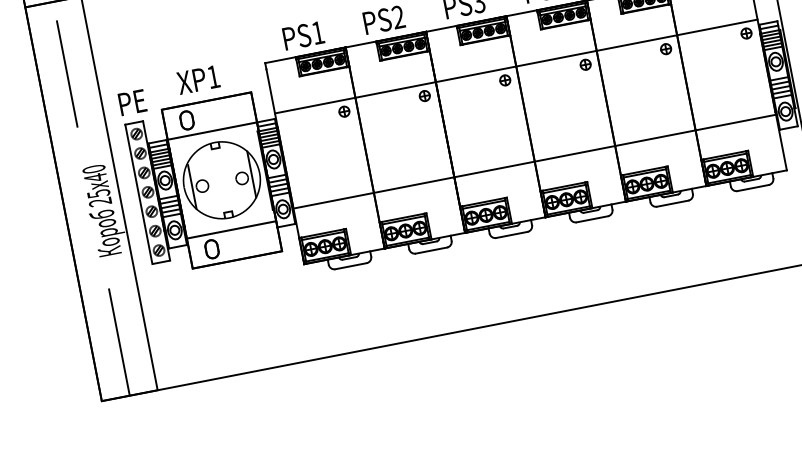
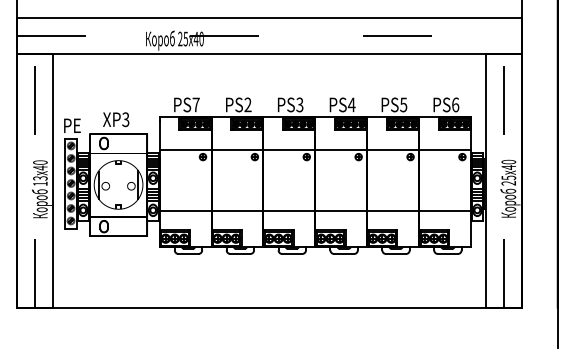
text: (316, 32) -> (195, 104), PS1 -> PS7
text: (212, 76) -> (125, 119), XP1 -> XP3
text: (99, 198) -> (40, 181), 25 -> 13

